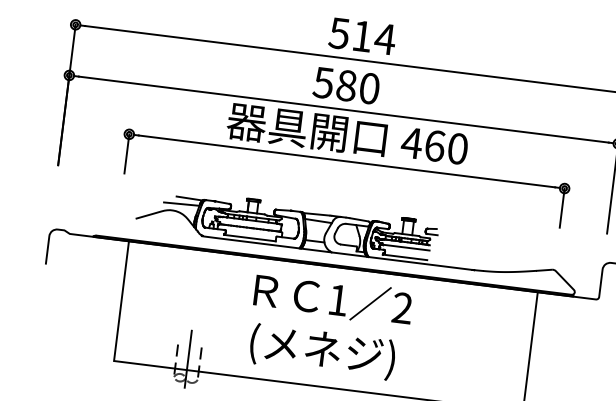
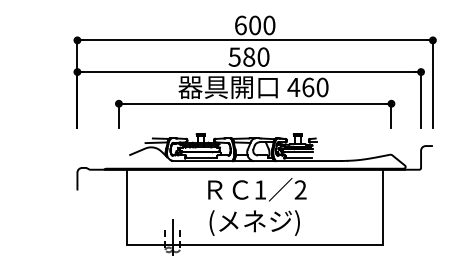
text: (361, 36) -> (254, 25), 514 -> 600

